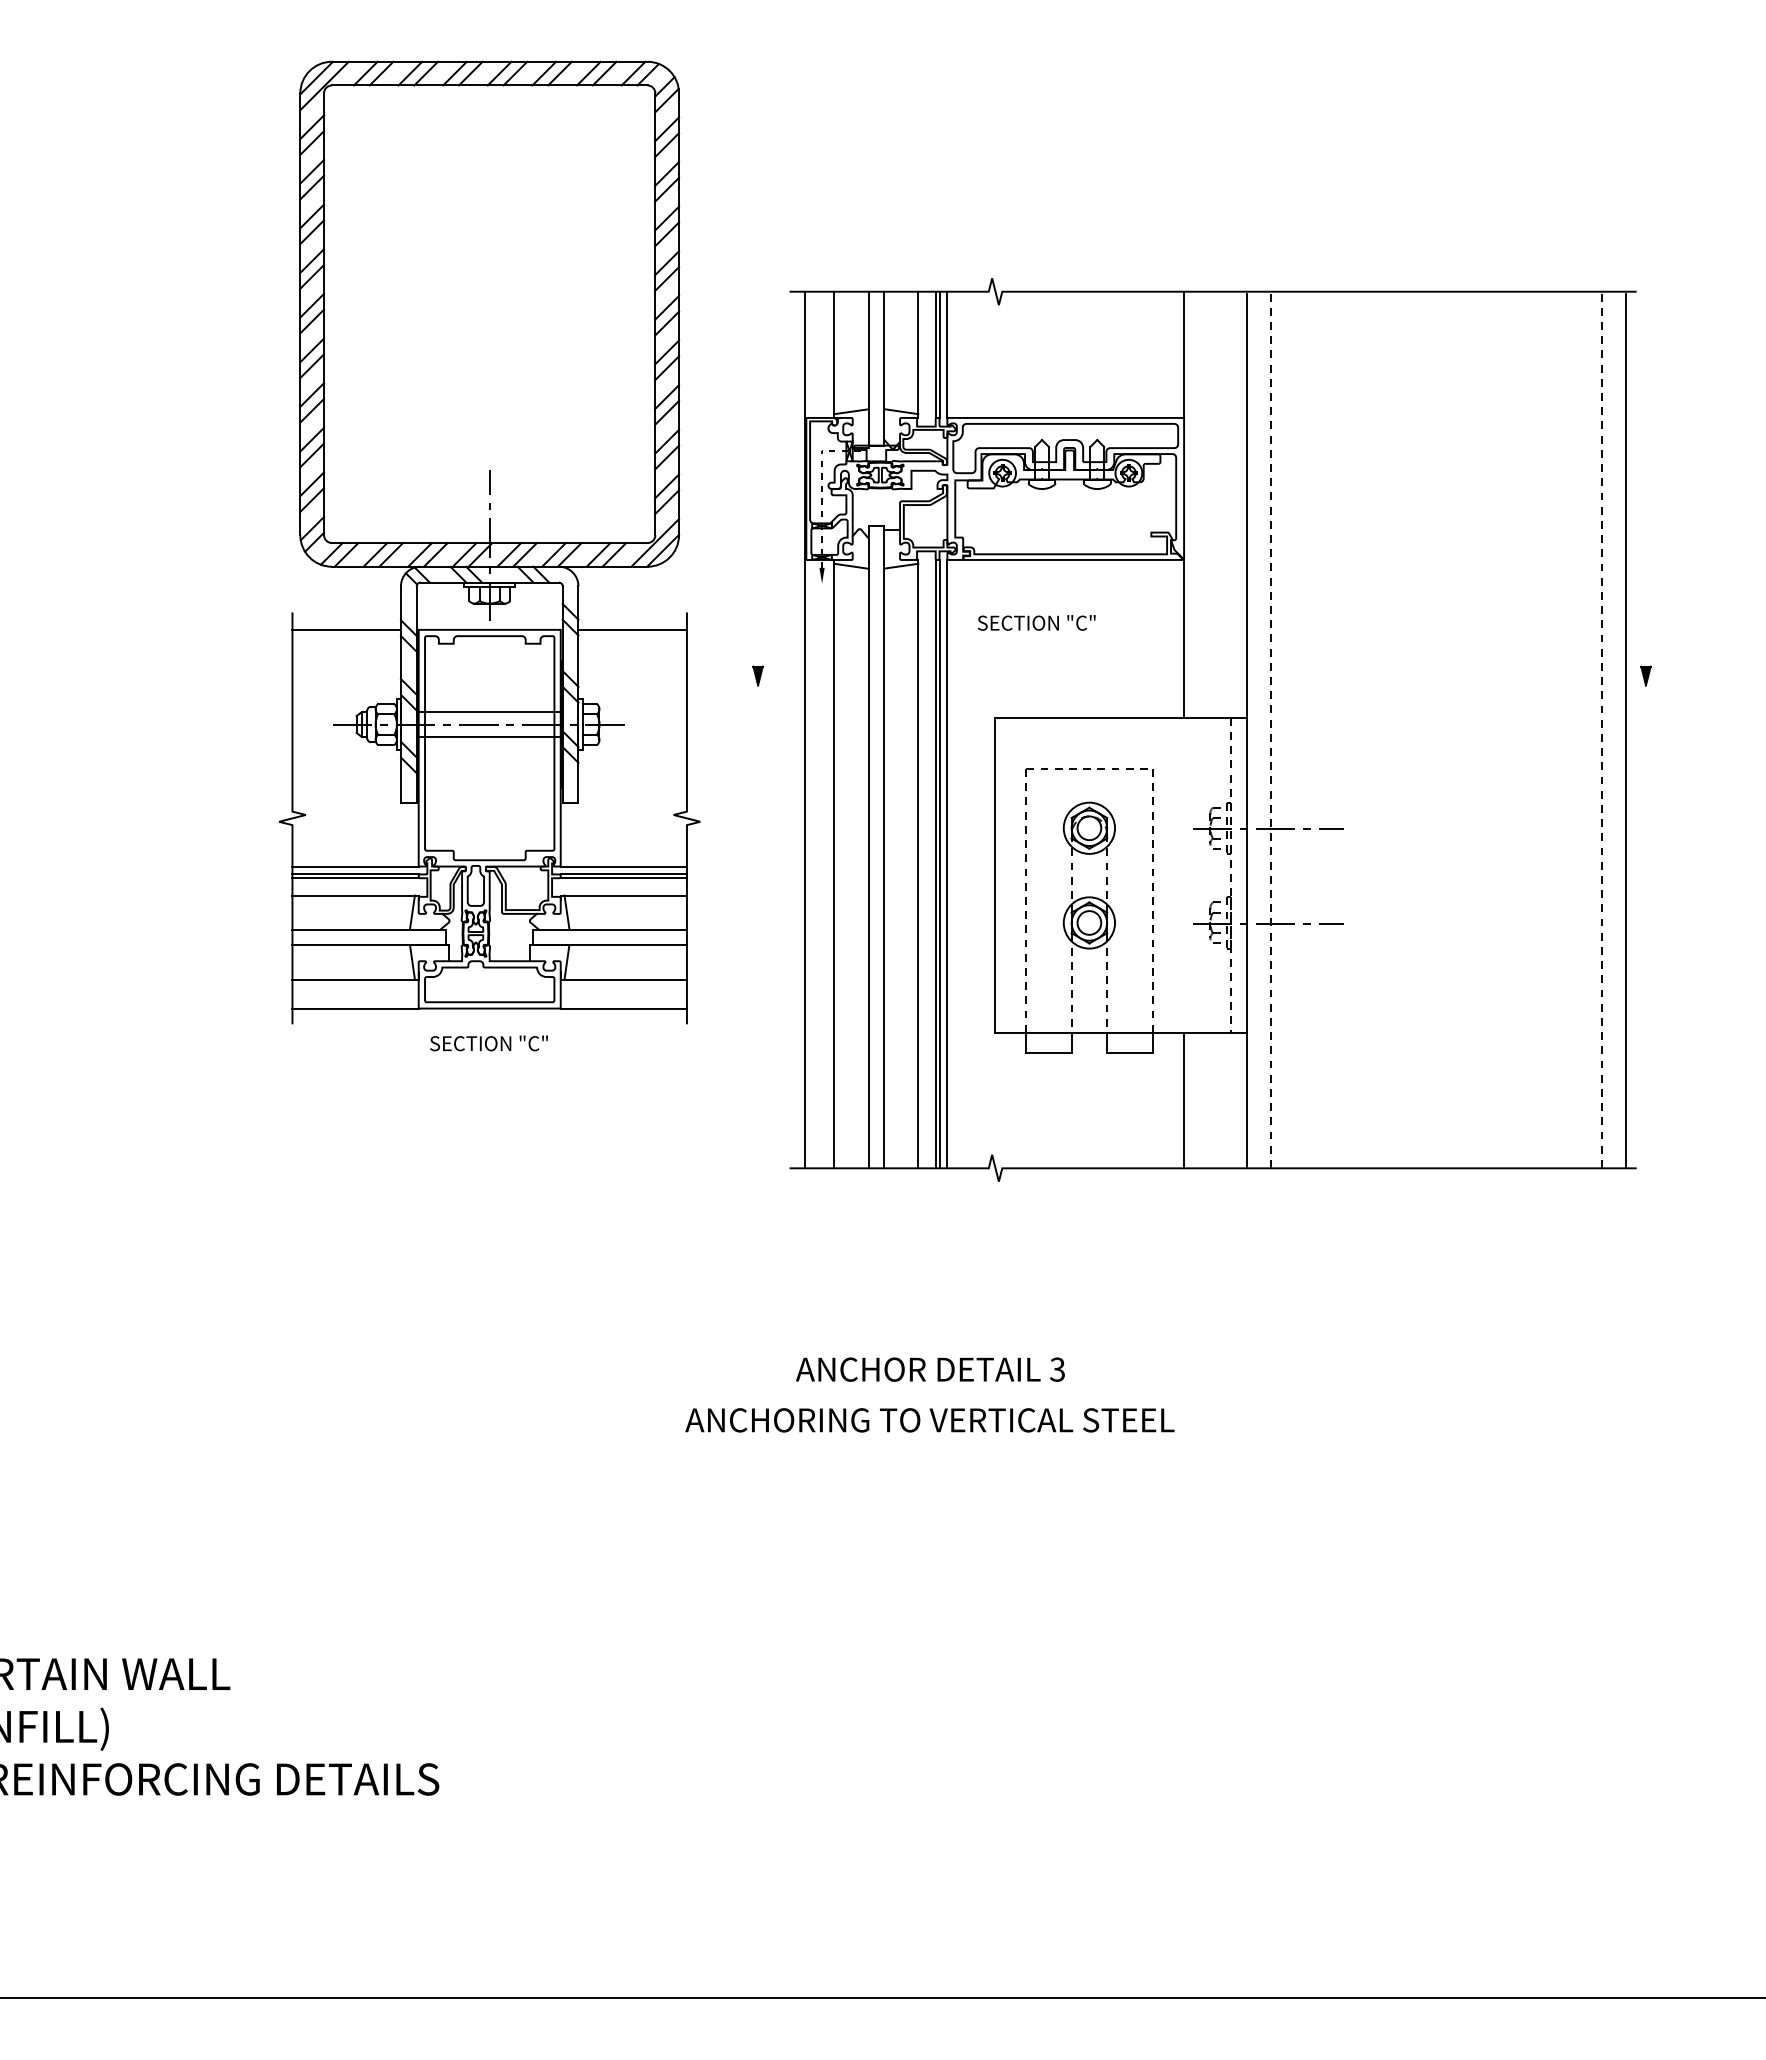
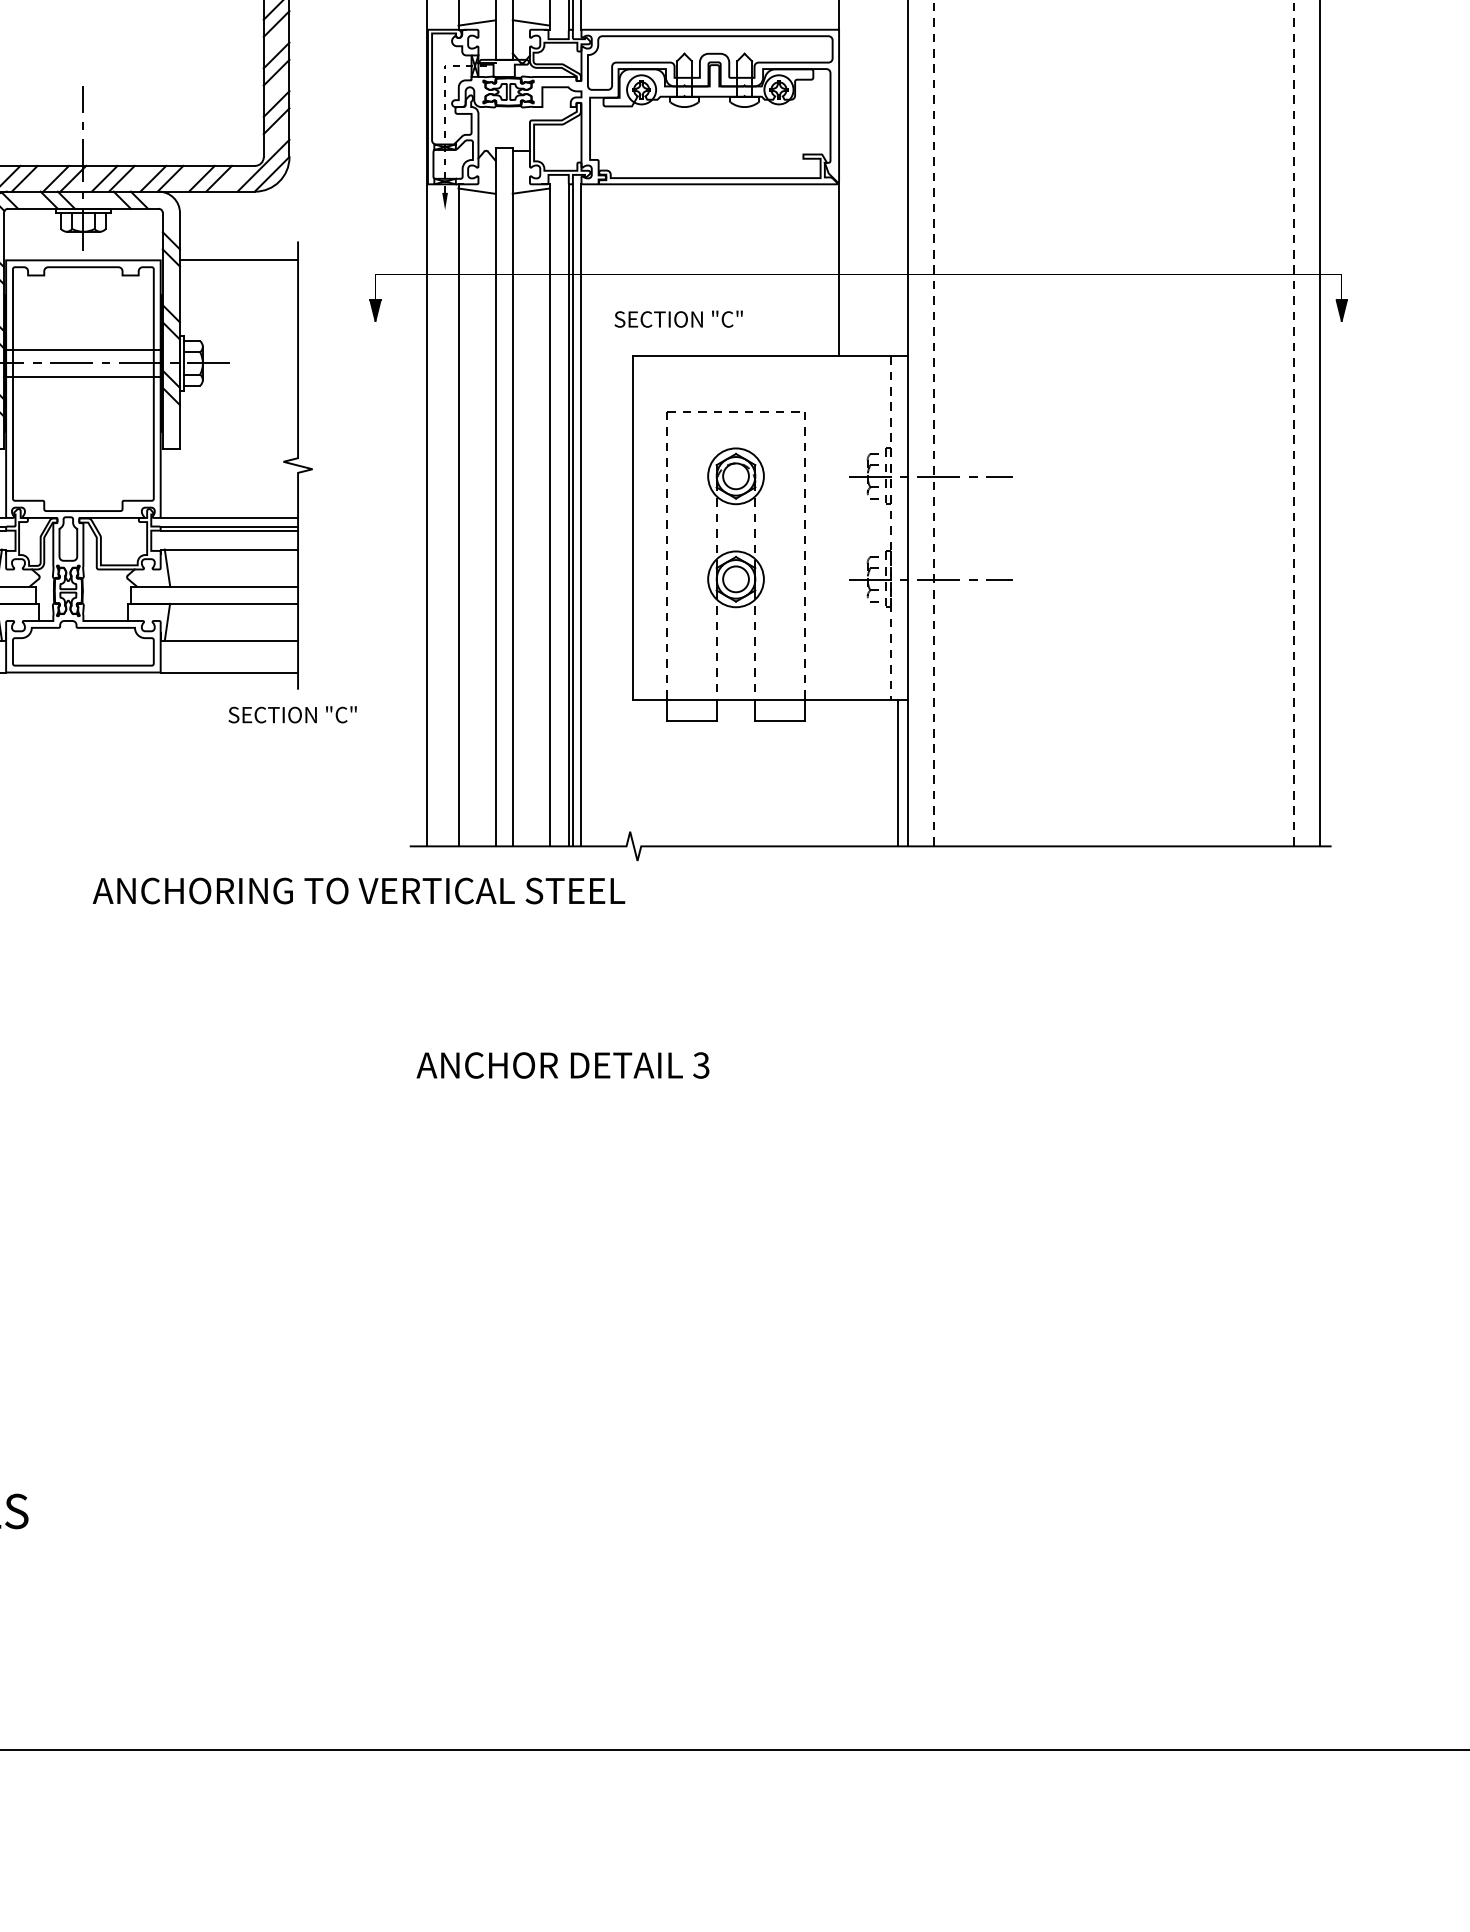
text: (1036, 622) -> (678, 318), moved
text: (488, 1043) -> (292, 714), moved
line: (1184, 1100) -> (898, 772), moved
text: (929, 1420) -> (358, 891), moved

